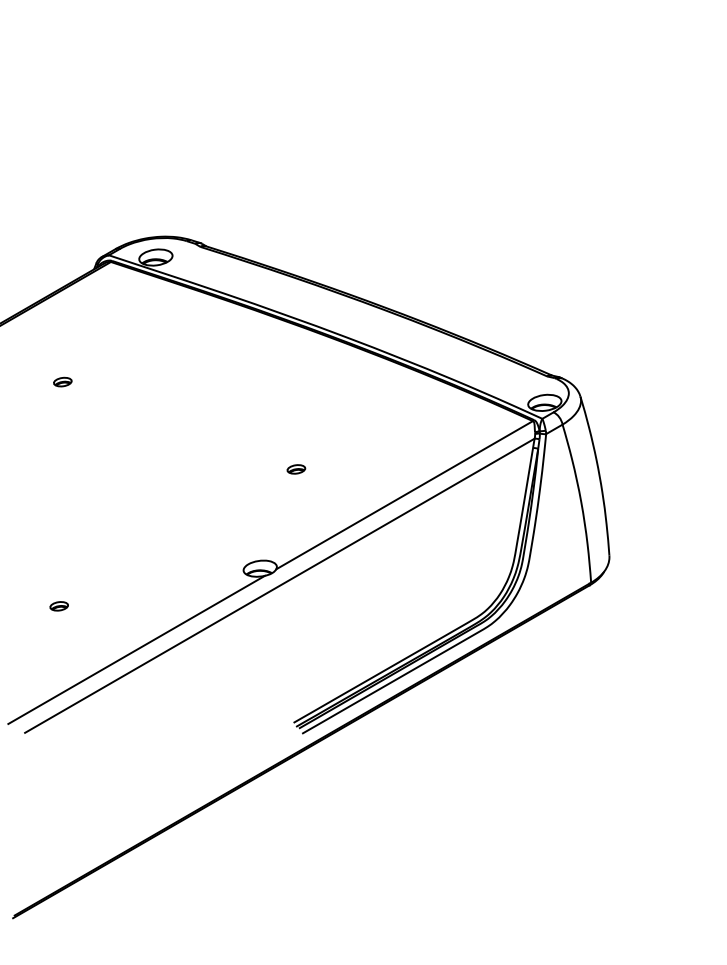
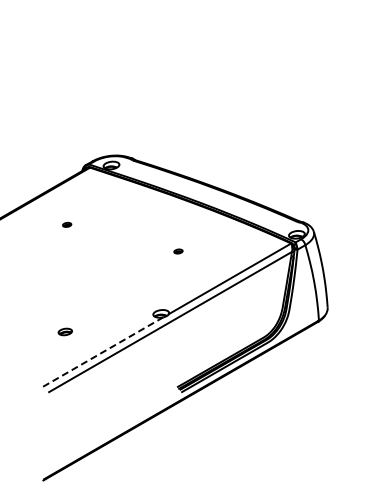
part: (296, 469) -> (178, 251), moved
part: (59, 605) -> (65, 331), size x1.6
line: (137, 649) -> (102, 352), solid -> dashed

